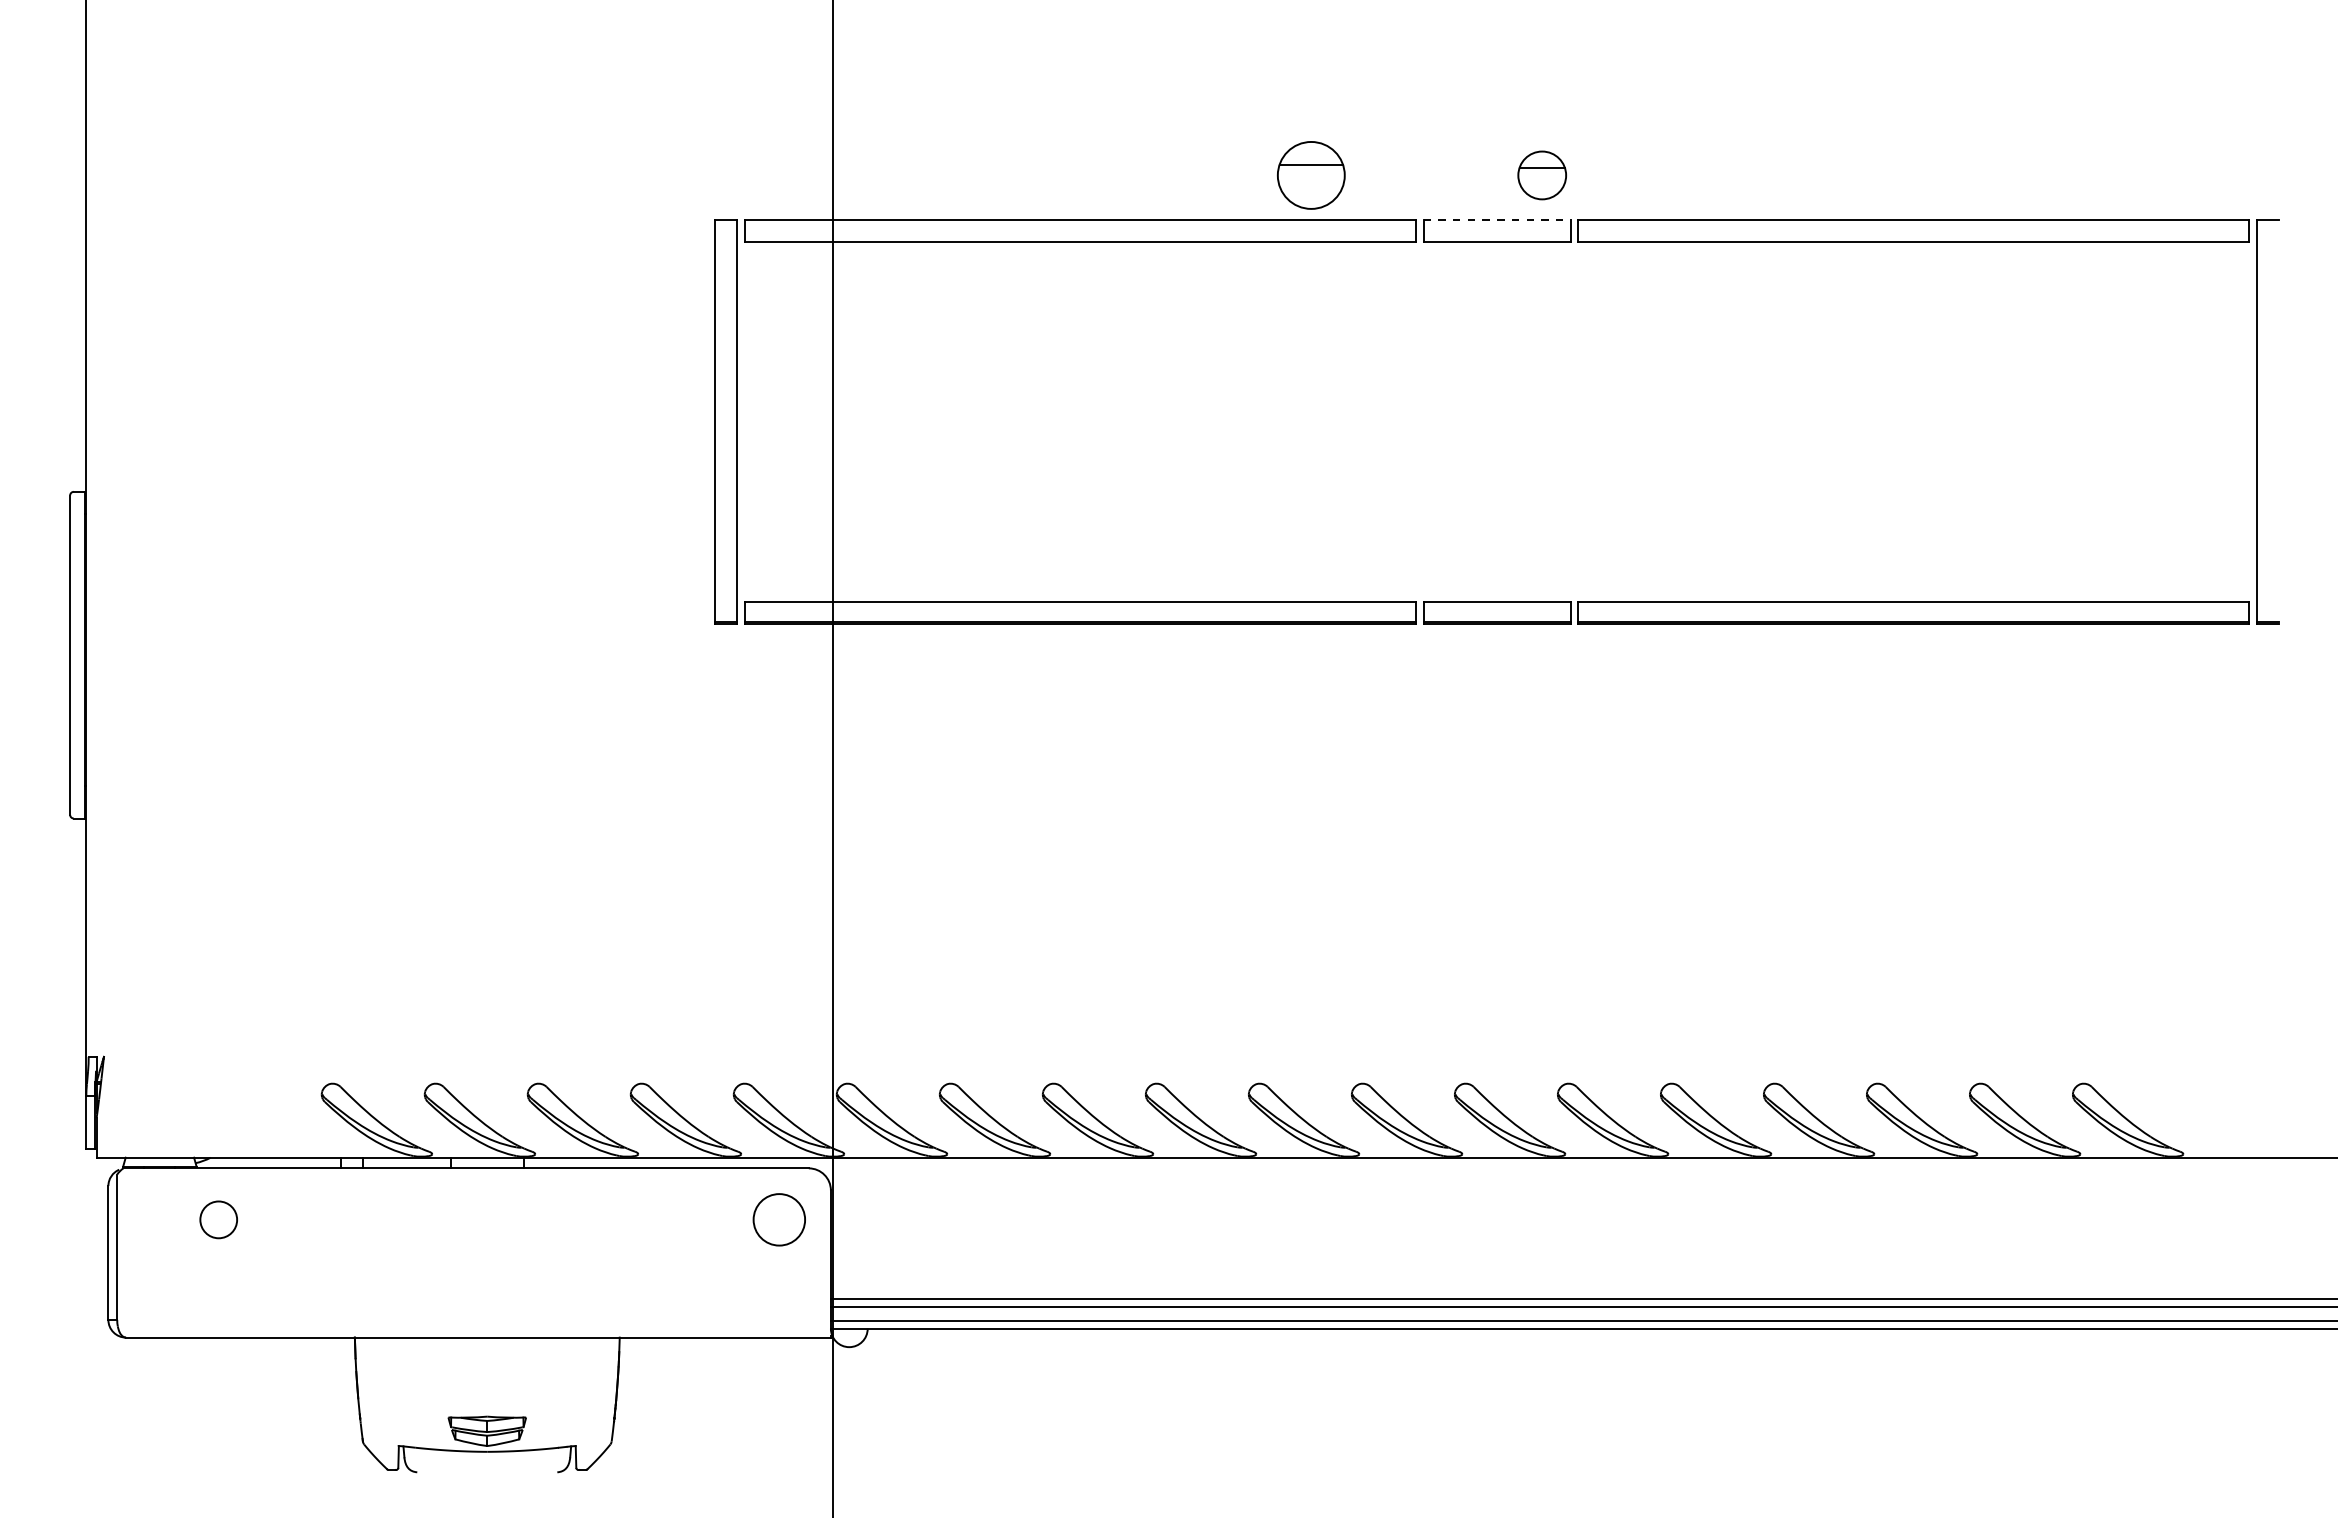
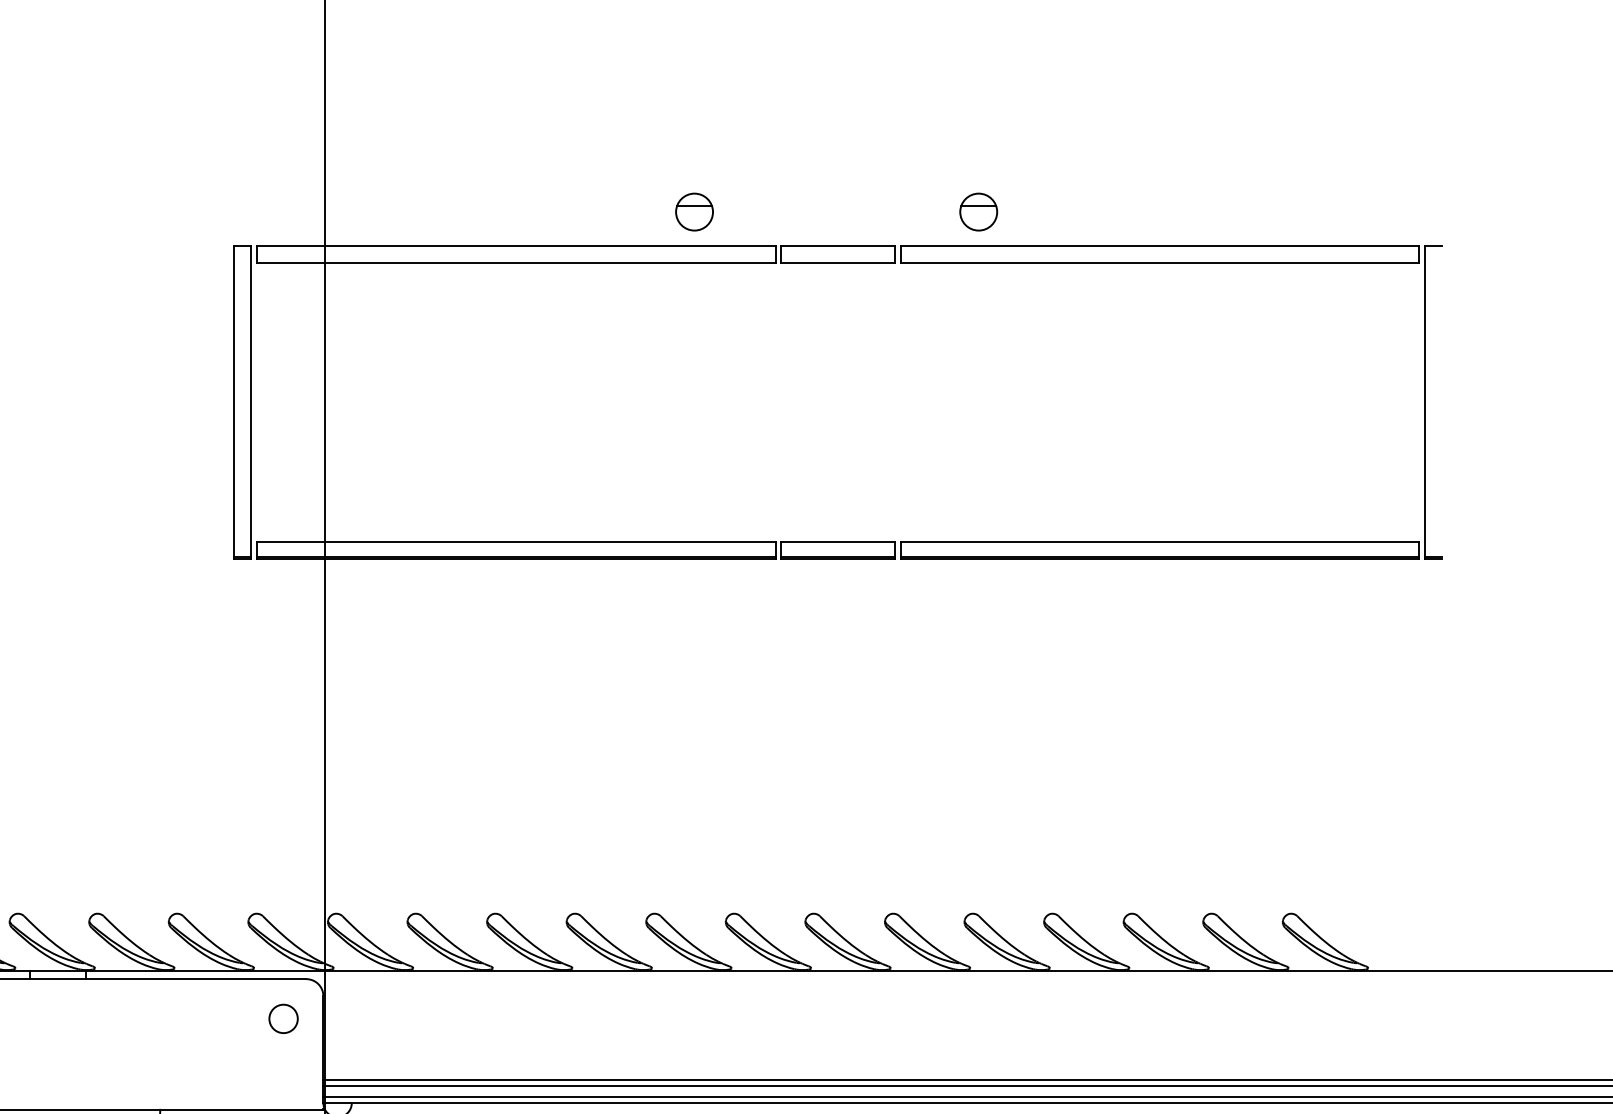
part: (1311, 175) -> (694, 212), size x0.71
part: (1541, 175) -> (978, 212), moved
line: (1497, 219) -> (838, 246), dashed -> solid
circle: (779, 1219) -> (283, 1018), size x0.71

